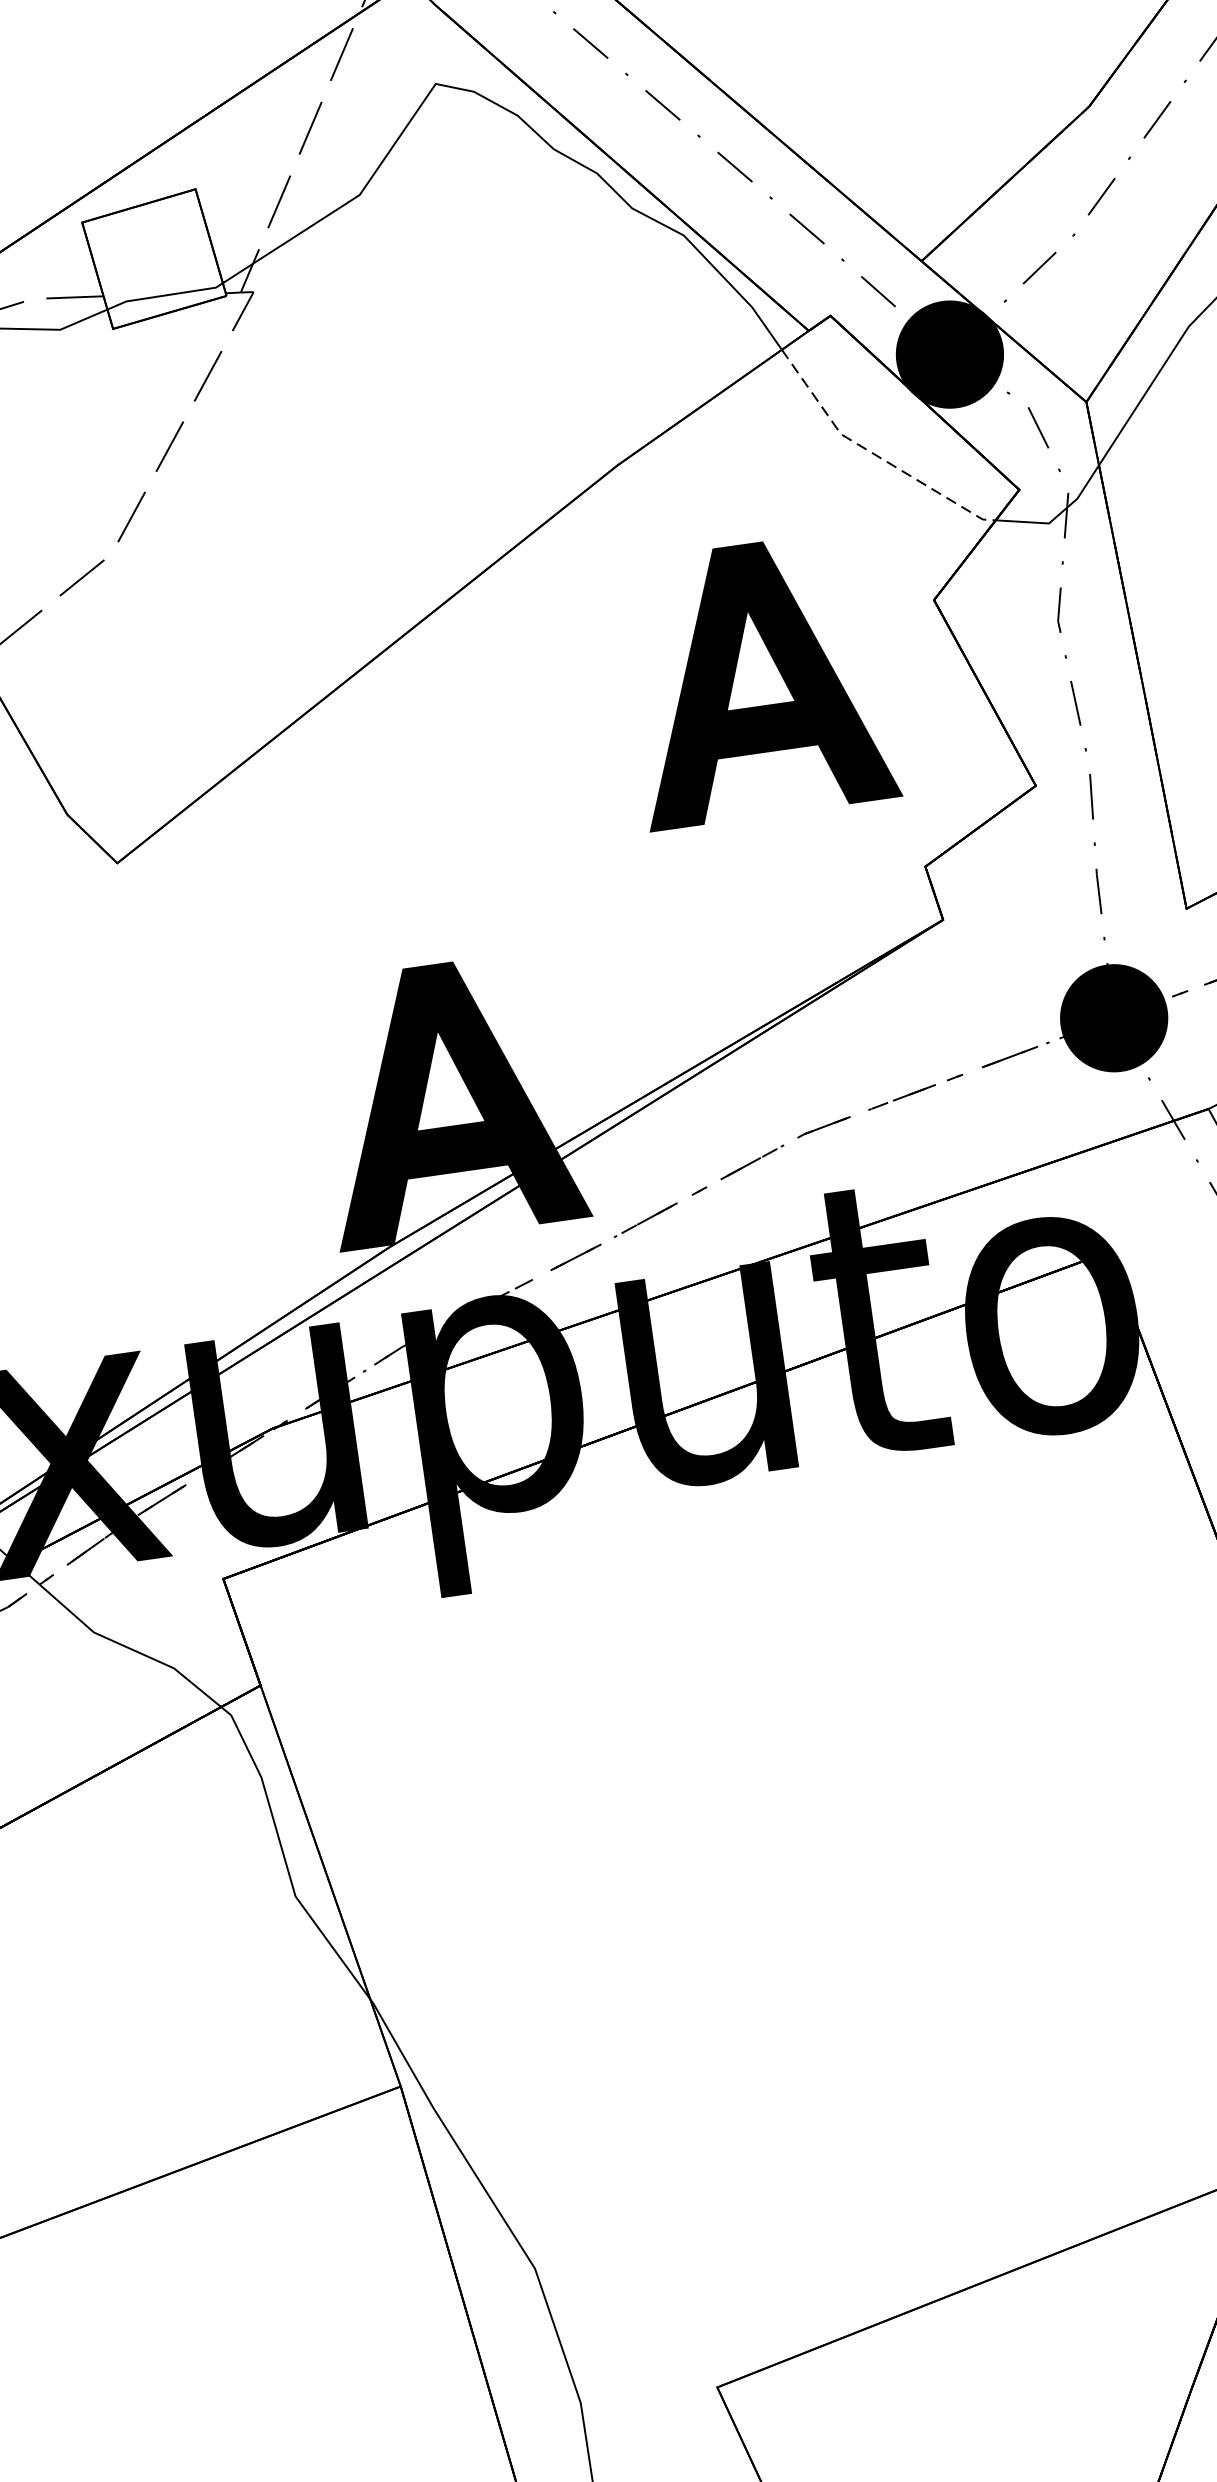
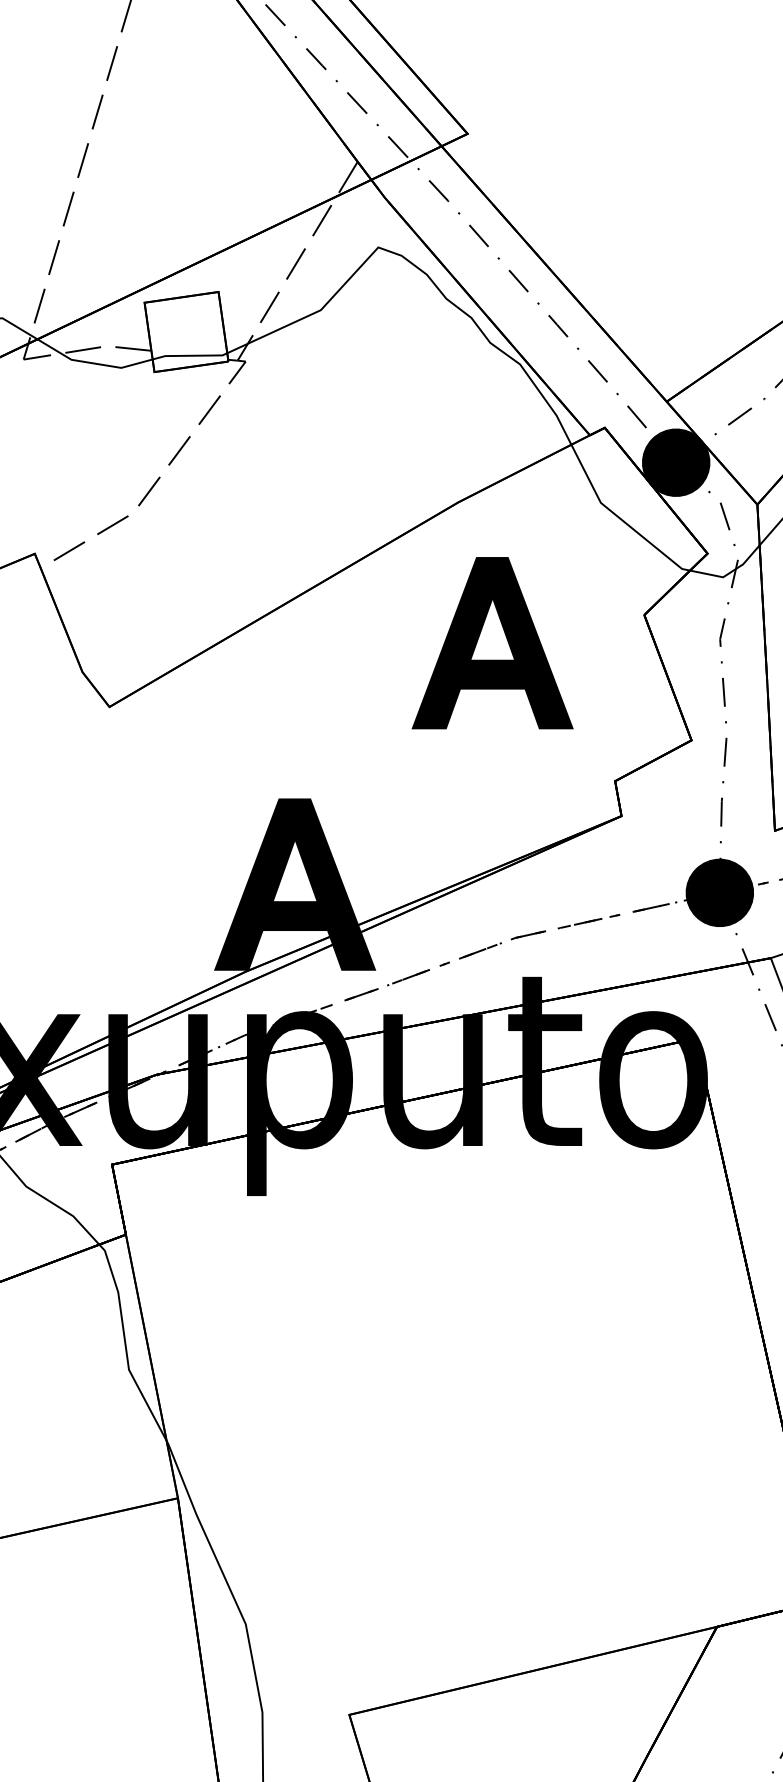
line: (873, 454) -> (619, 518), dashed -> solid
part: (757, 680) -> (492, 643), moved

